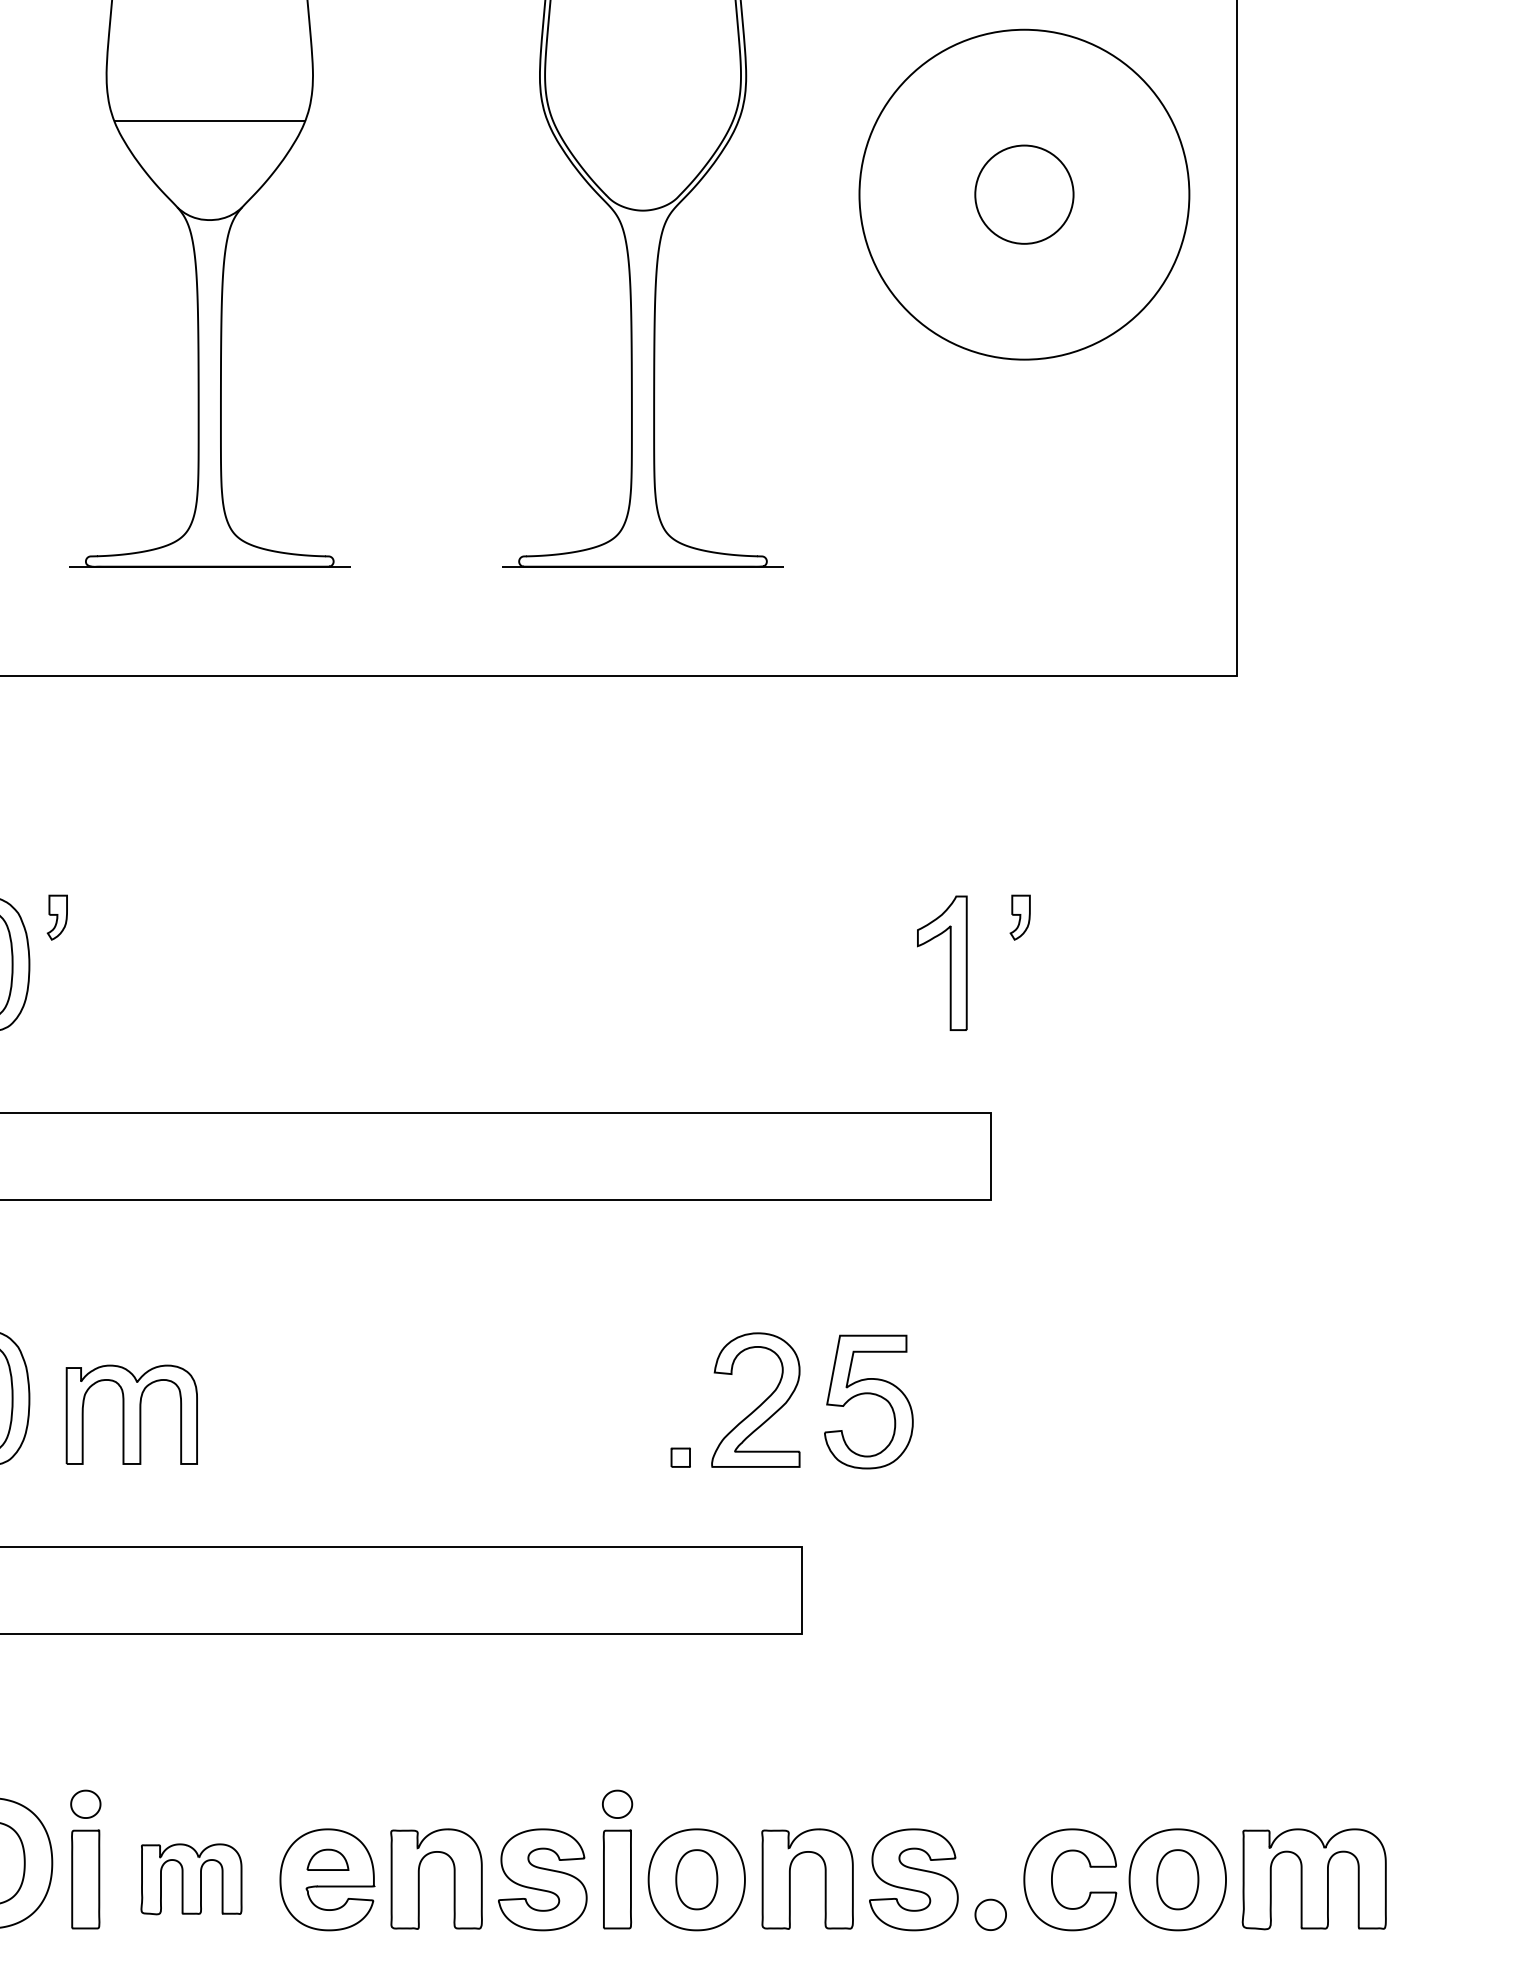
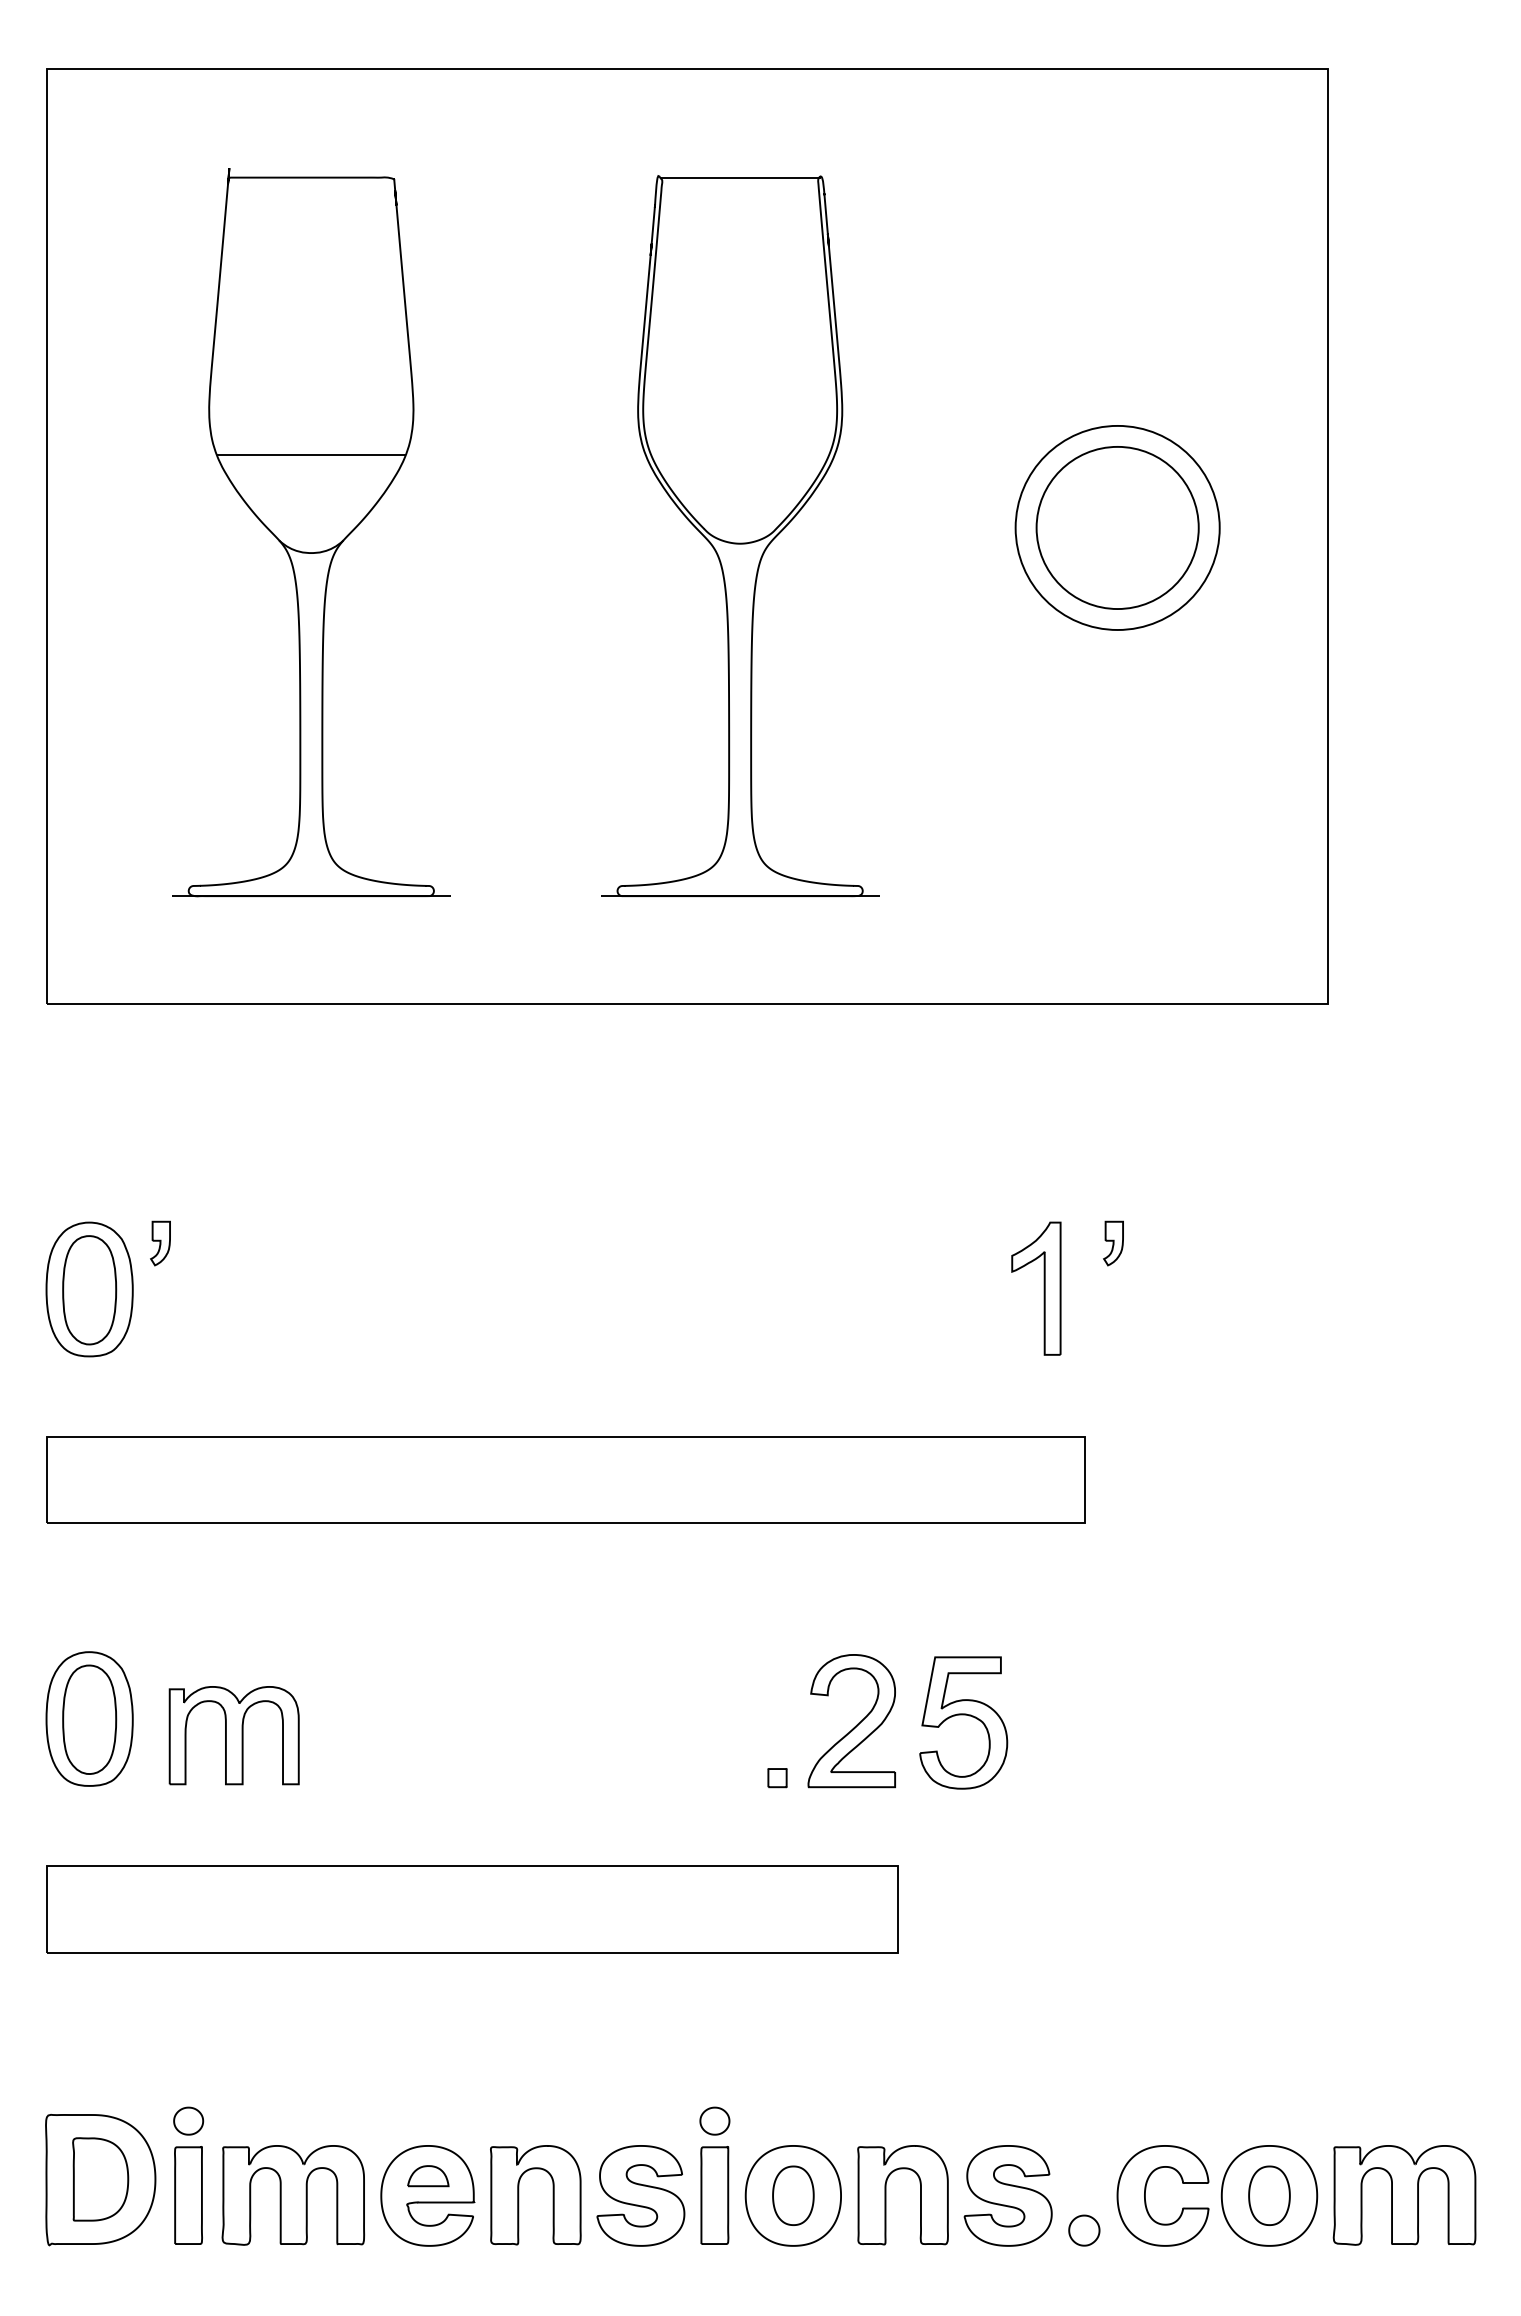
circle: (1024, 194) -> (1117, 527), size x0.62
circle: (1024, 194) -> (1117, 527), size x1.67
part: (190, 1879) -> (292, 2195), size x1.43

